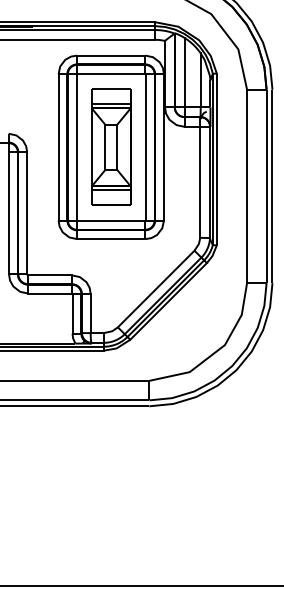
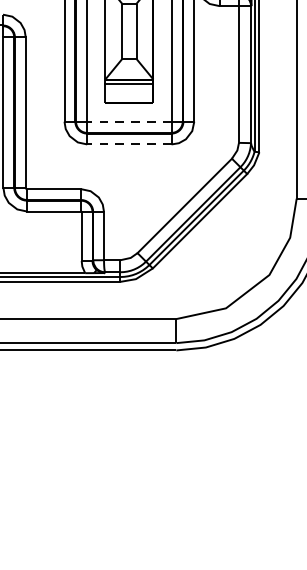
line: (110, 220) -> (128, 121), solid -> dashed
line: (110, 239) -> (128, 144), solid -> dashed

